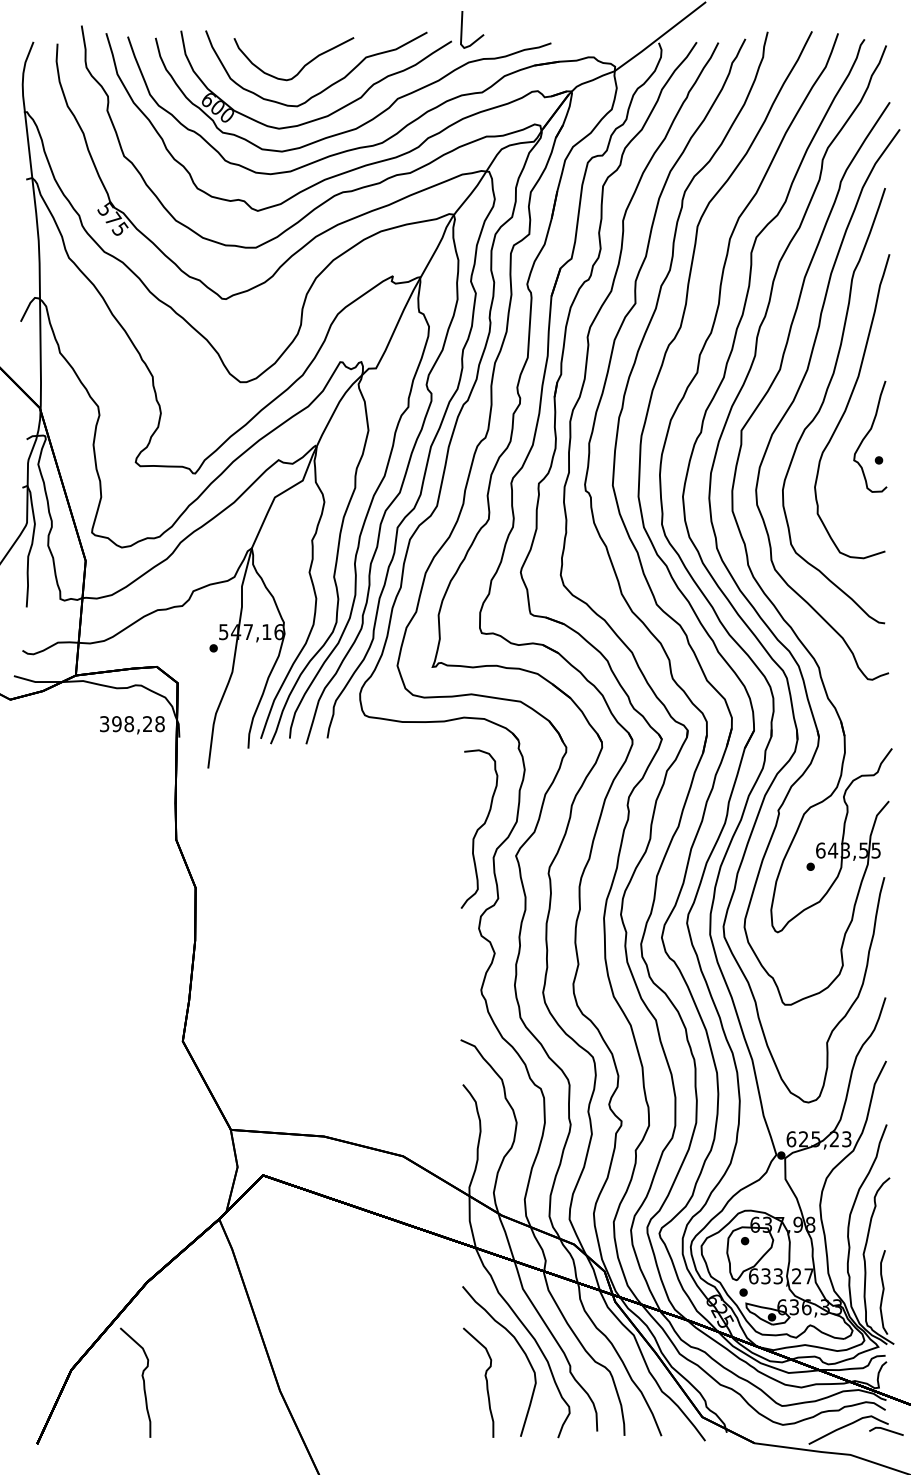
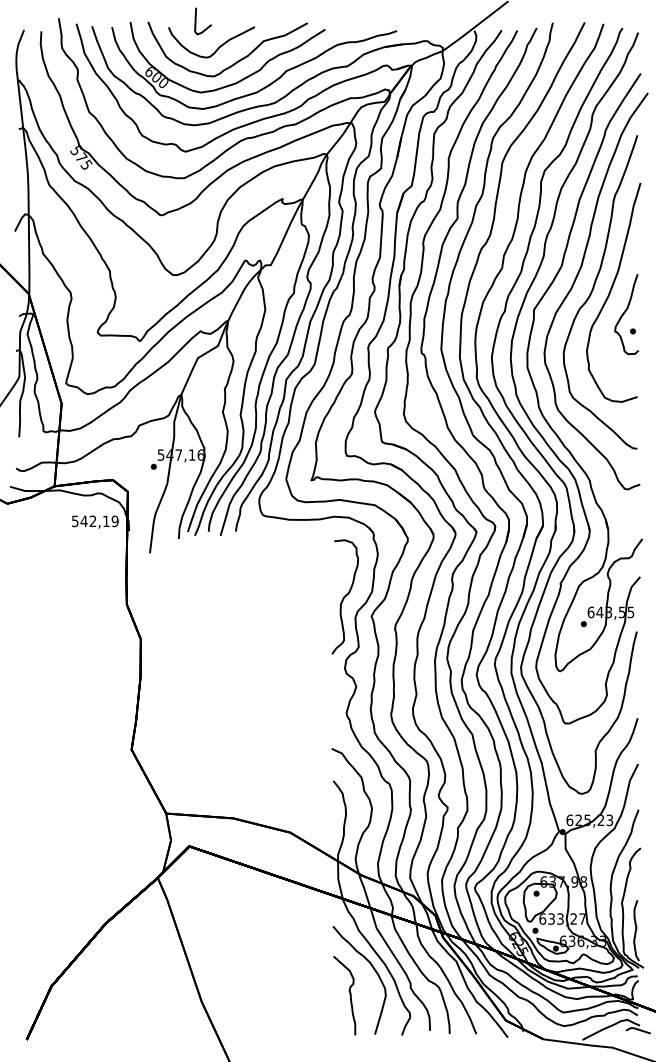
part: (462, 29) -> (196, 21), moved
text: (132, 724) -> (95, 521), 398,28 -> 542,19
part: (142, 1379) -> (102, 993), removed

